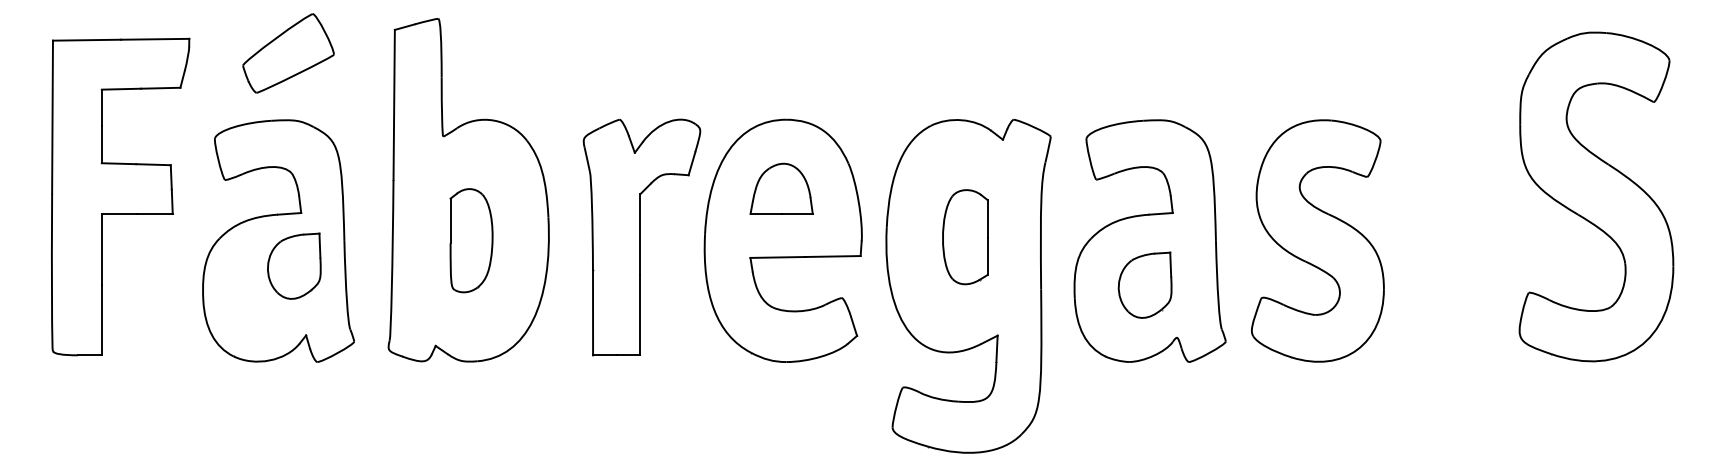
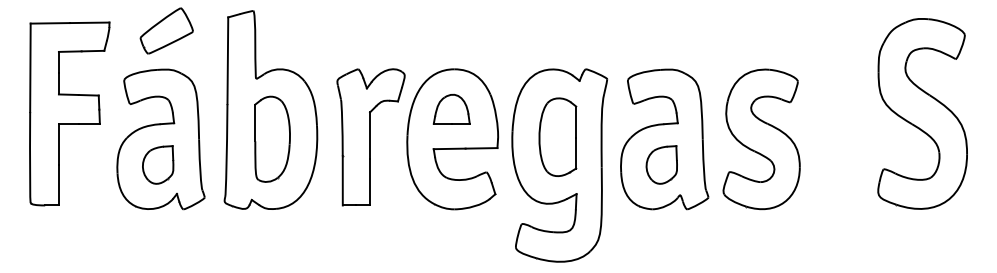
part: (964, 236) -> (557, 136), size x1.43
part: (471, 239) -> (272, 138), size x1.43
part: (294, 265) -> (158, 164), moved

